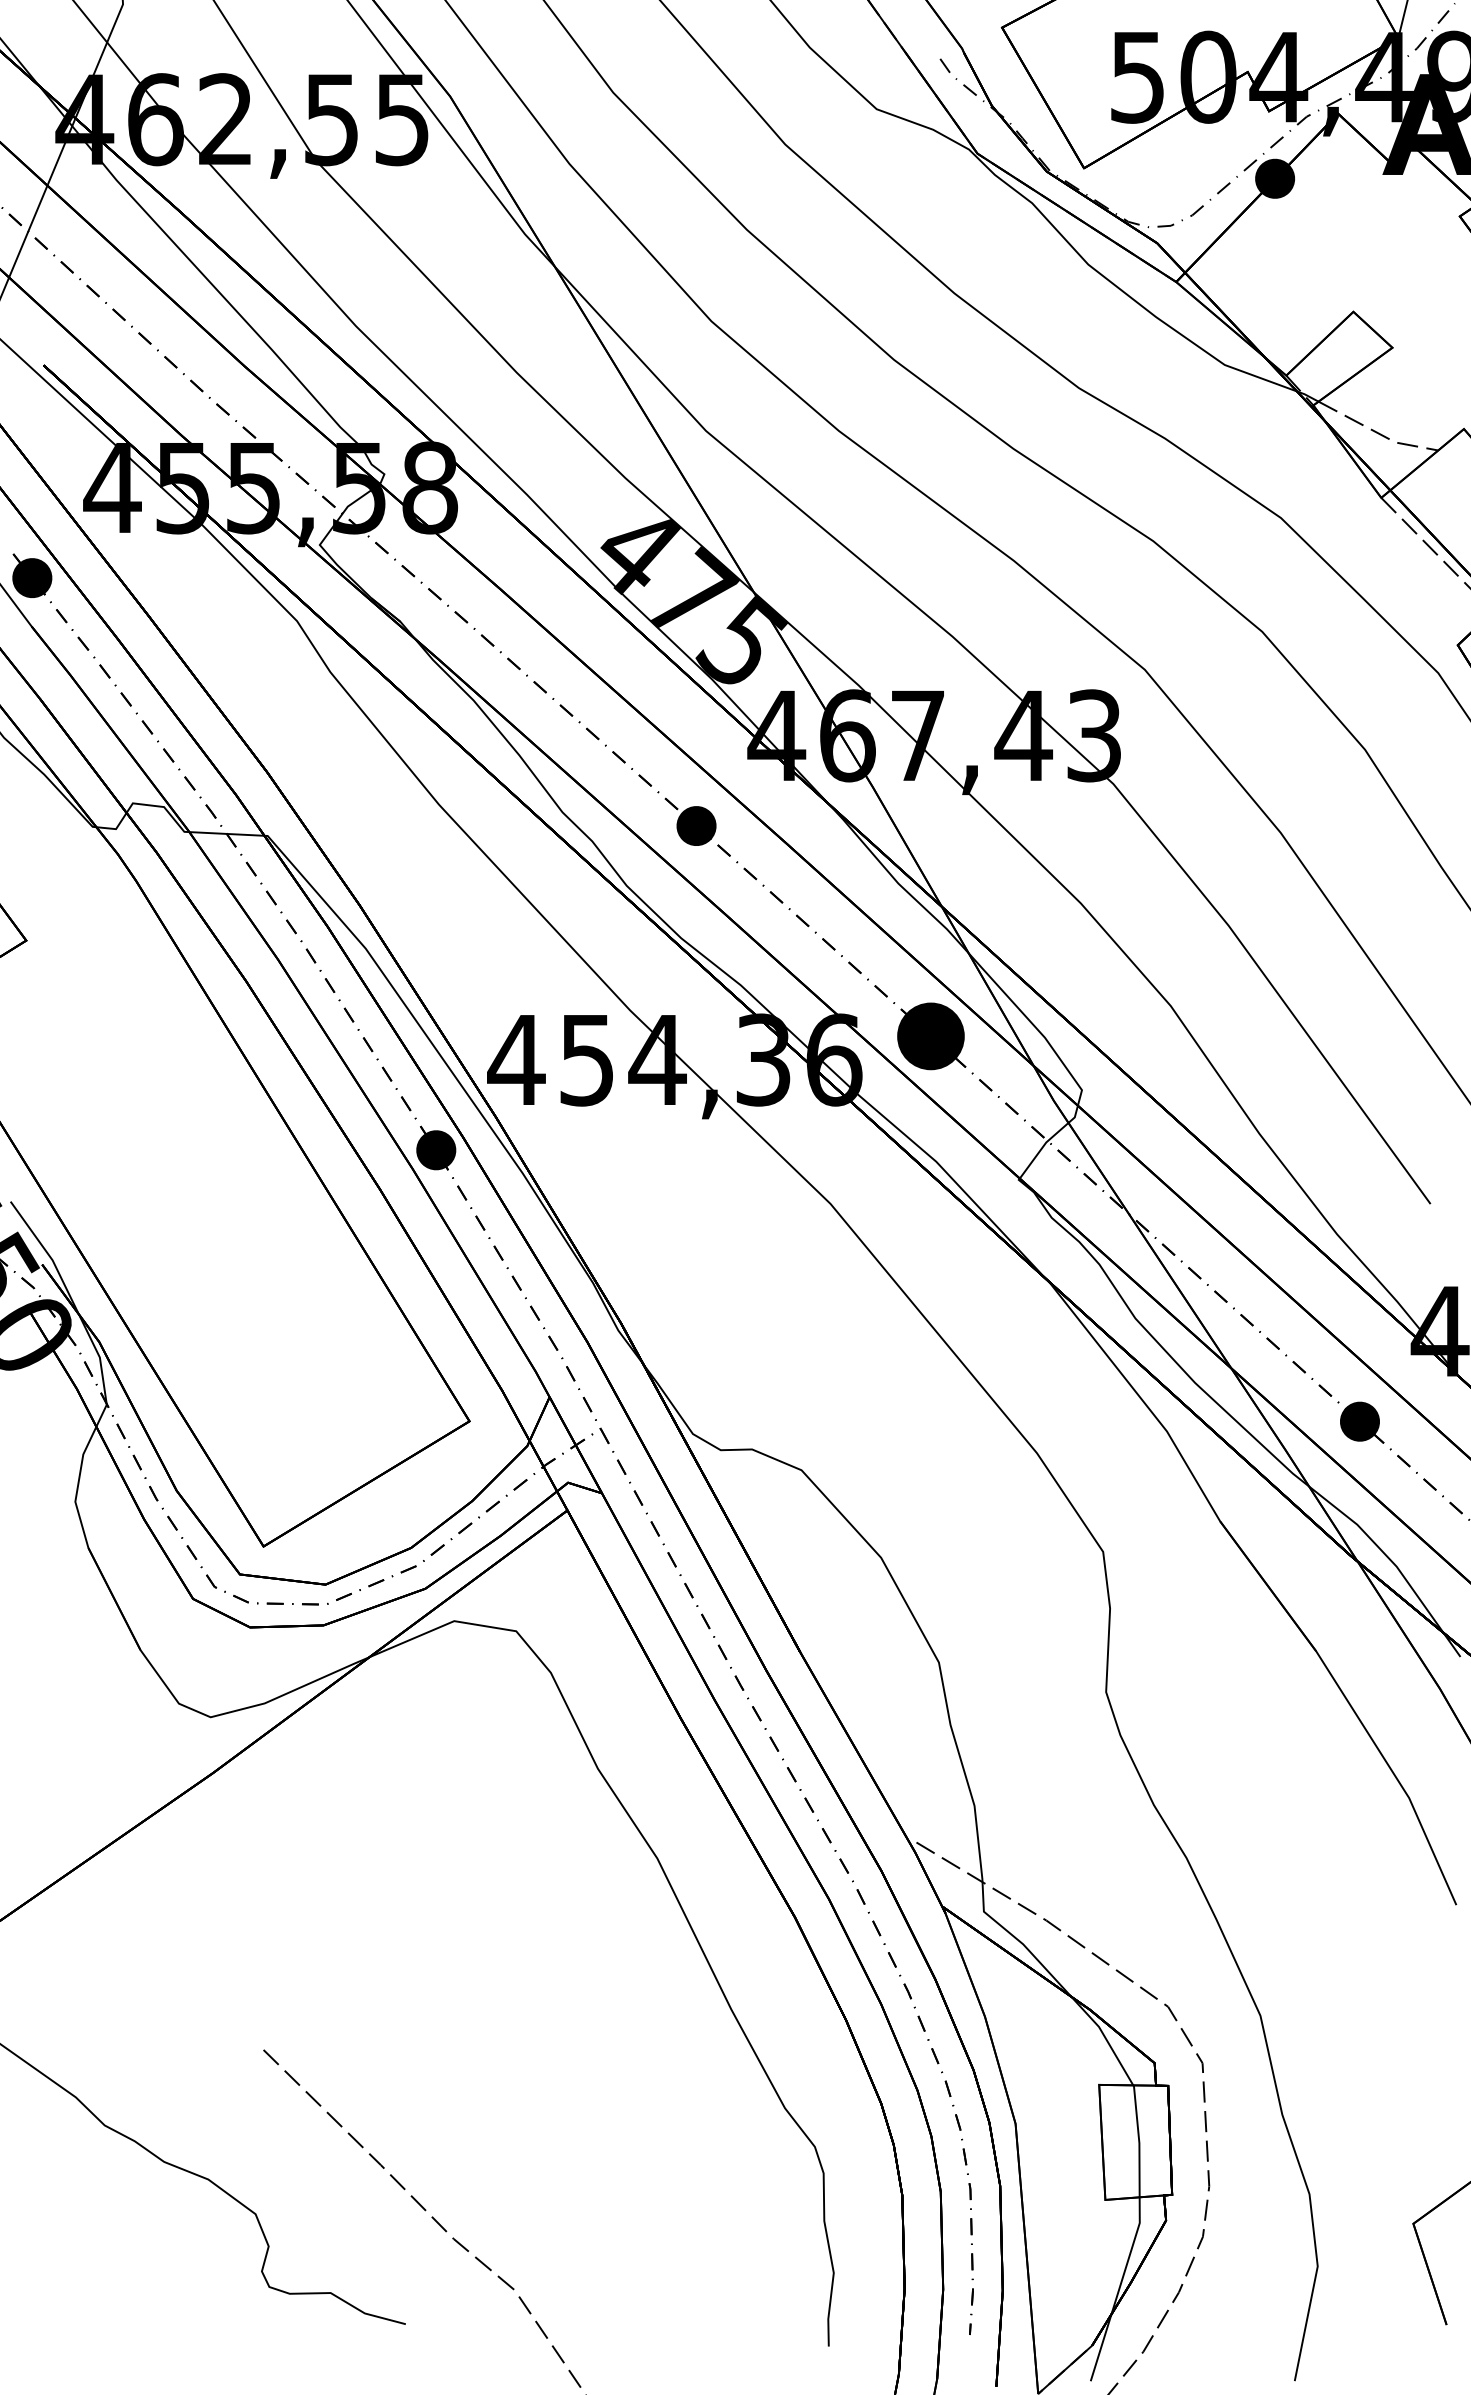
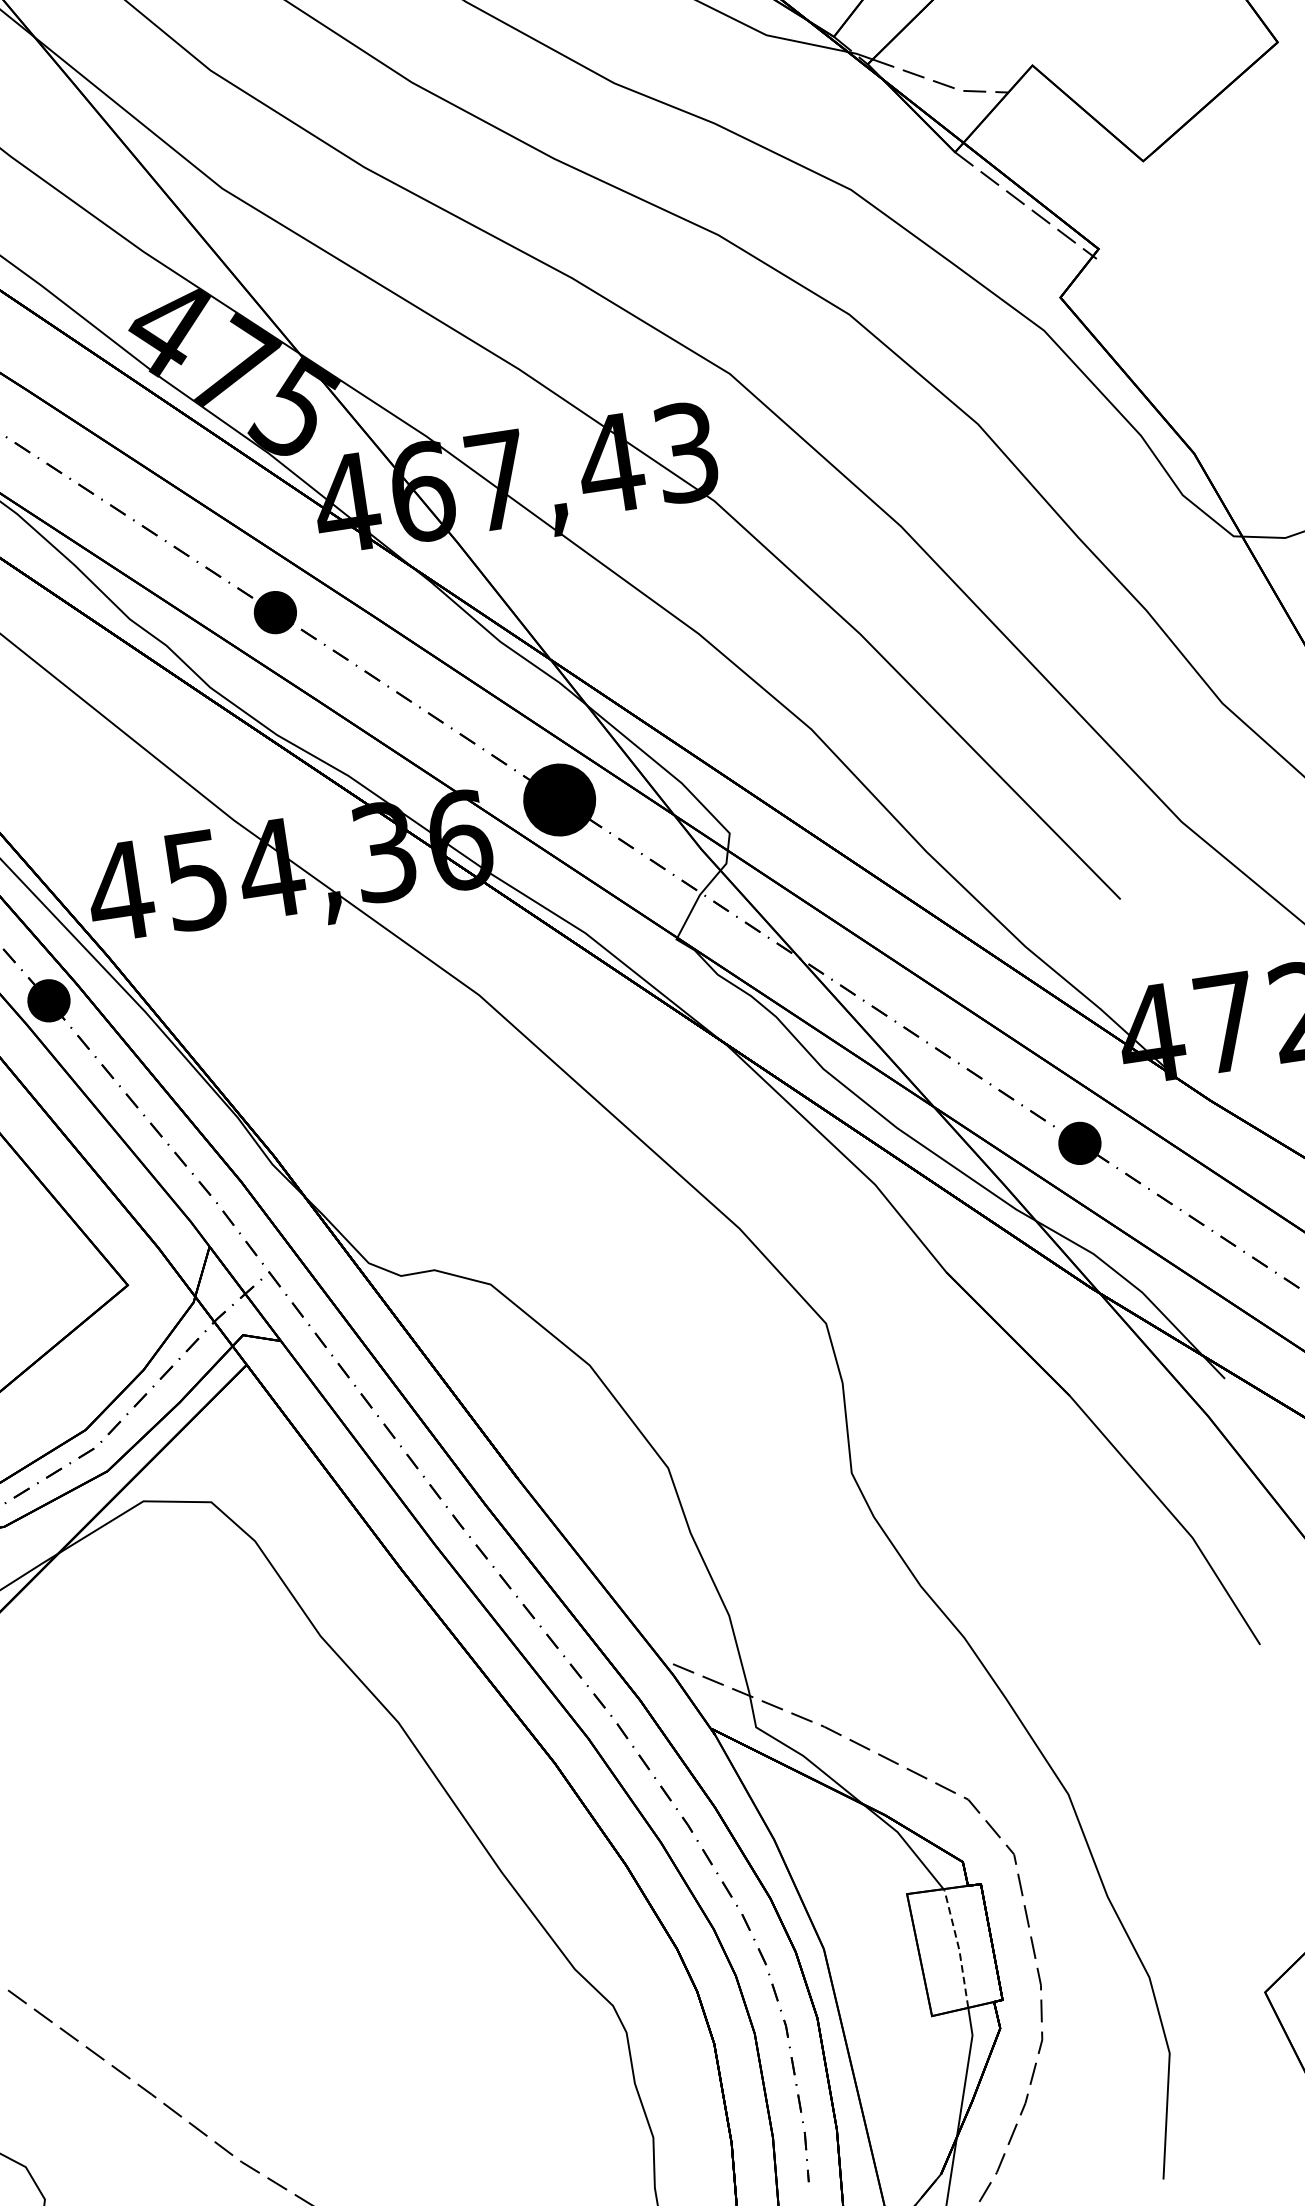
line: (1139, 2141) -> (959, 1948), solid -> dashed

